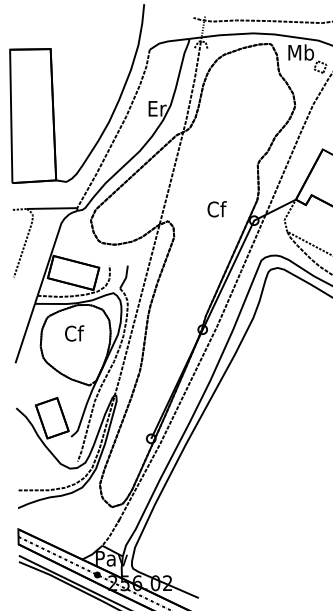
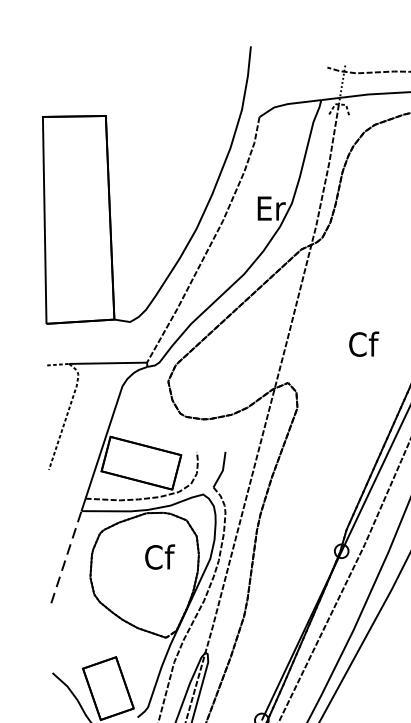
text: (216, 209) -> (363, 344), moved
line: (25, 333) -> (66, 557), solid -> dashed
text: (74, 333) -> (159, 557), moved

